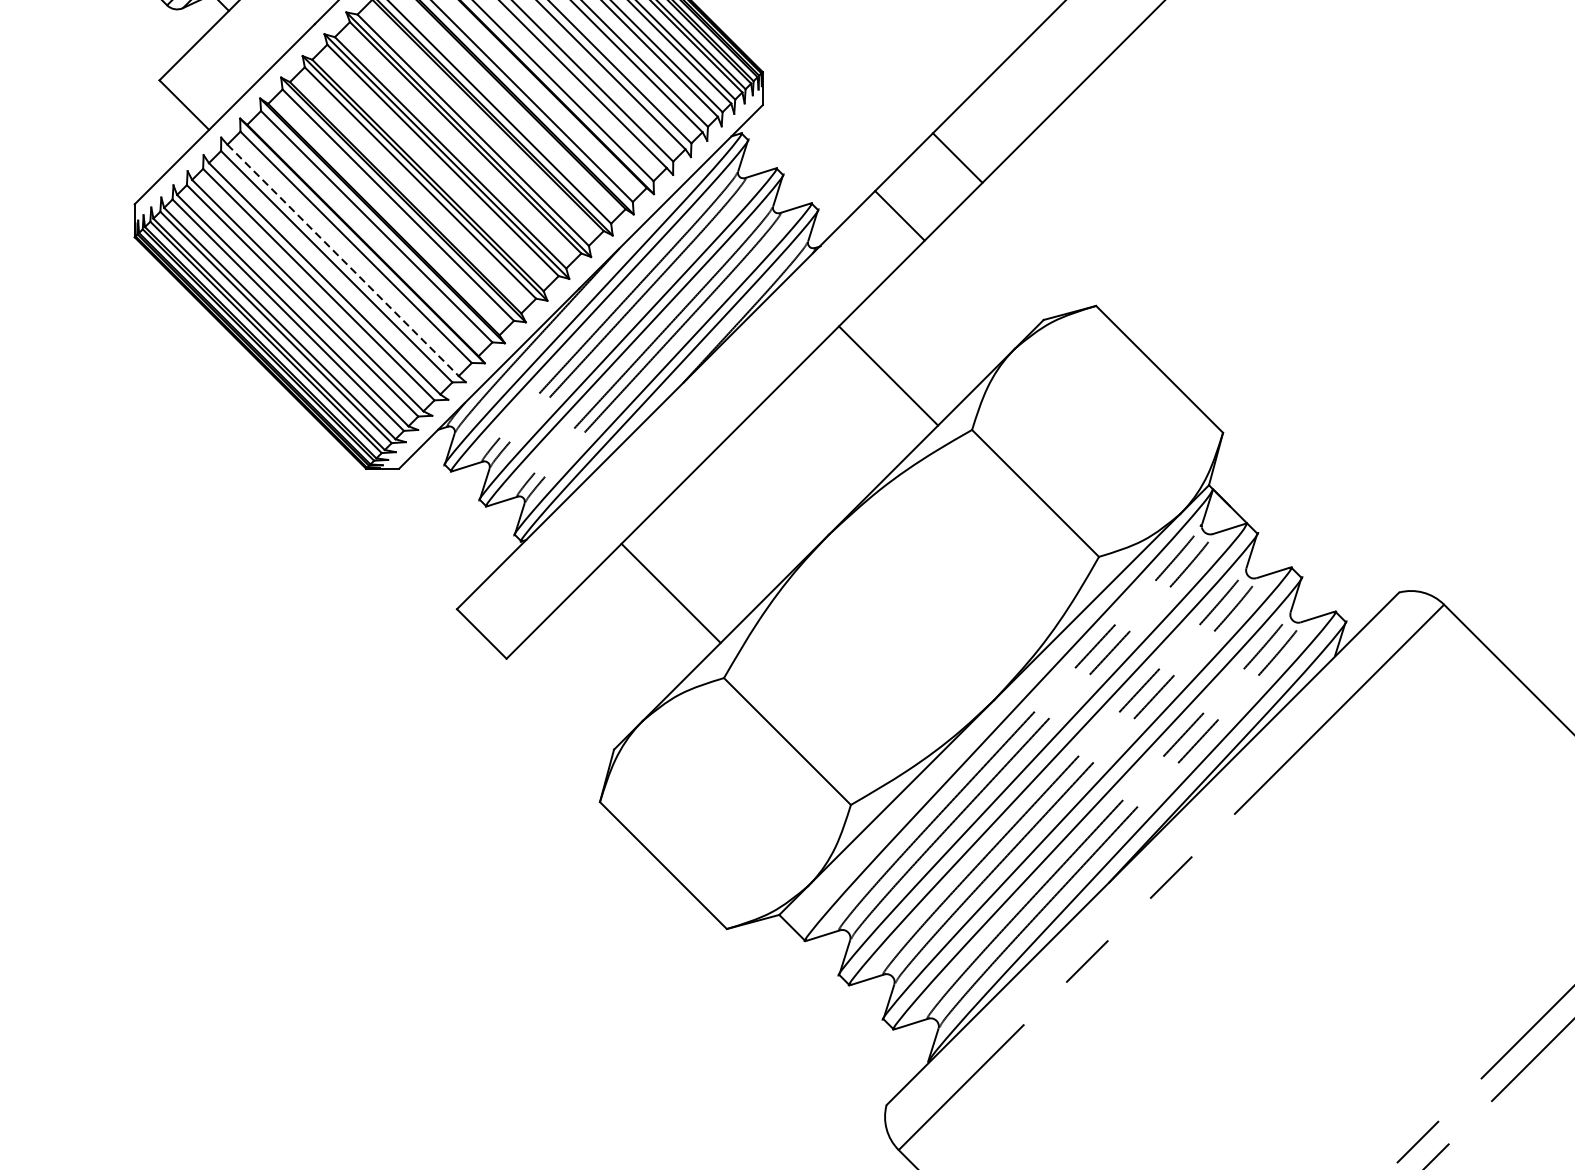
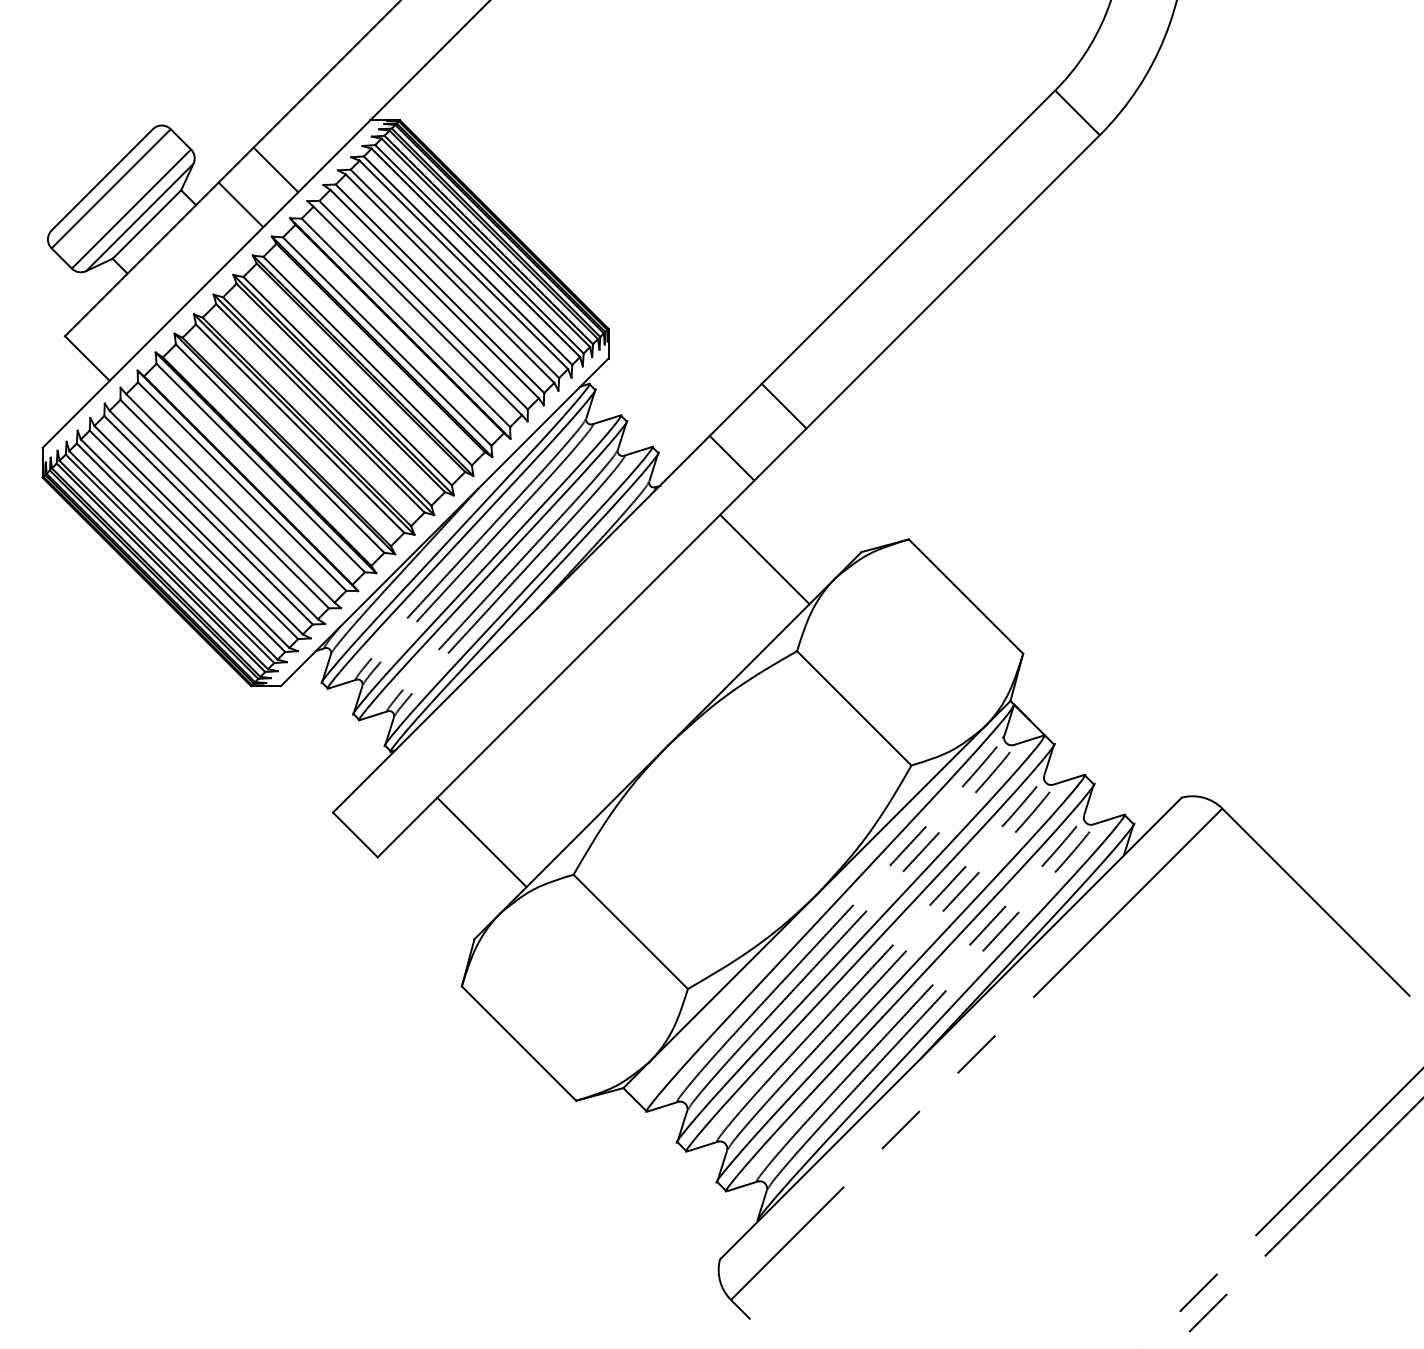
line: (343, 260) -> (230, 498), dashed -> solid
line: (888, 375) -> (764, 559), moved
line: (670, 593) -> (481, 842), moved

